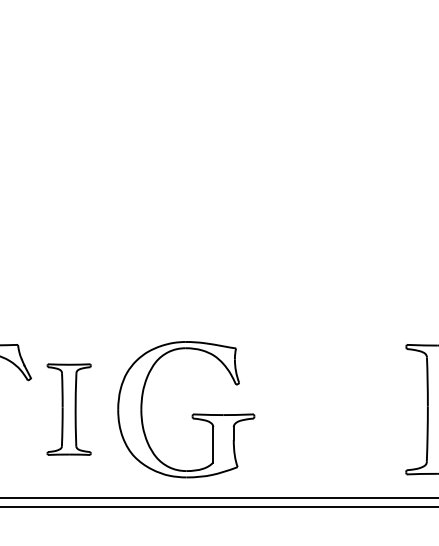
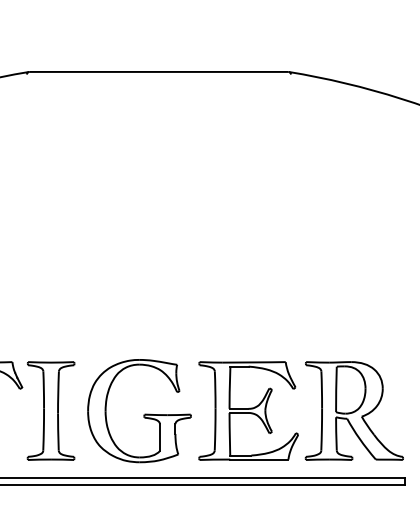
part: (68, 408) -> (50, 410), size x1.43
part: (330, 408) -> (248, 410), added

